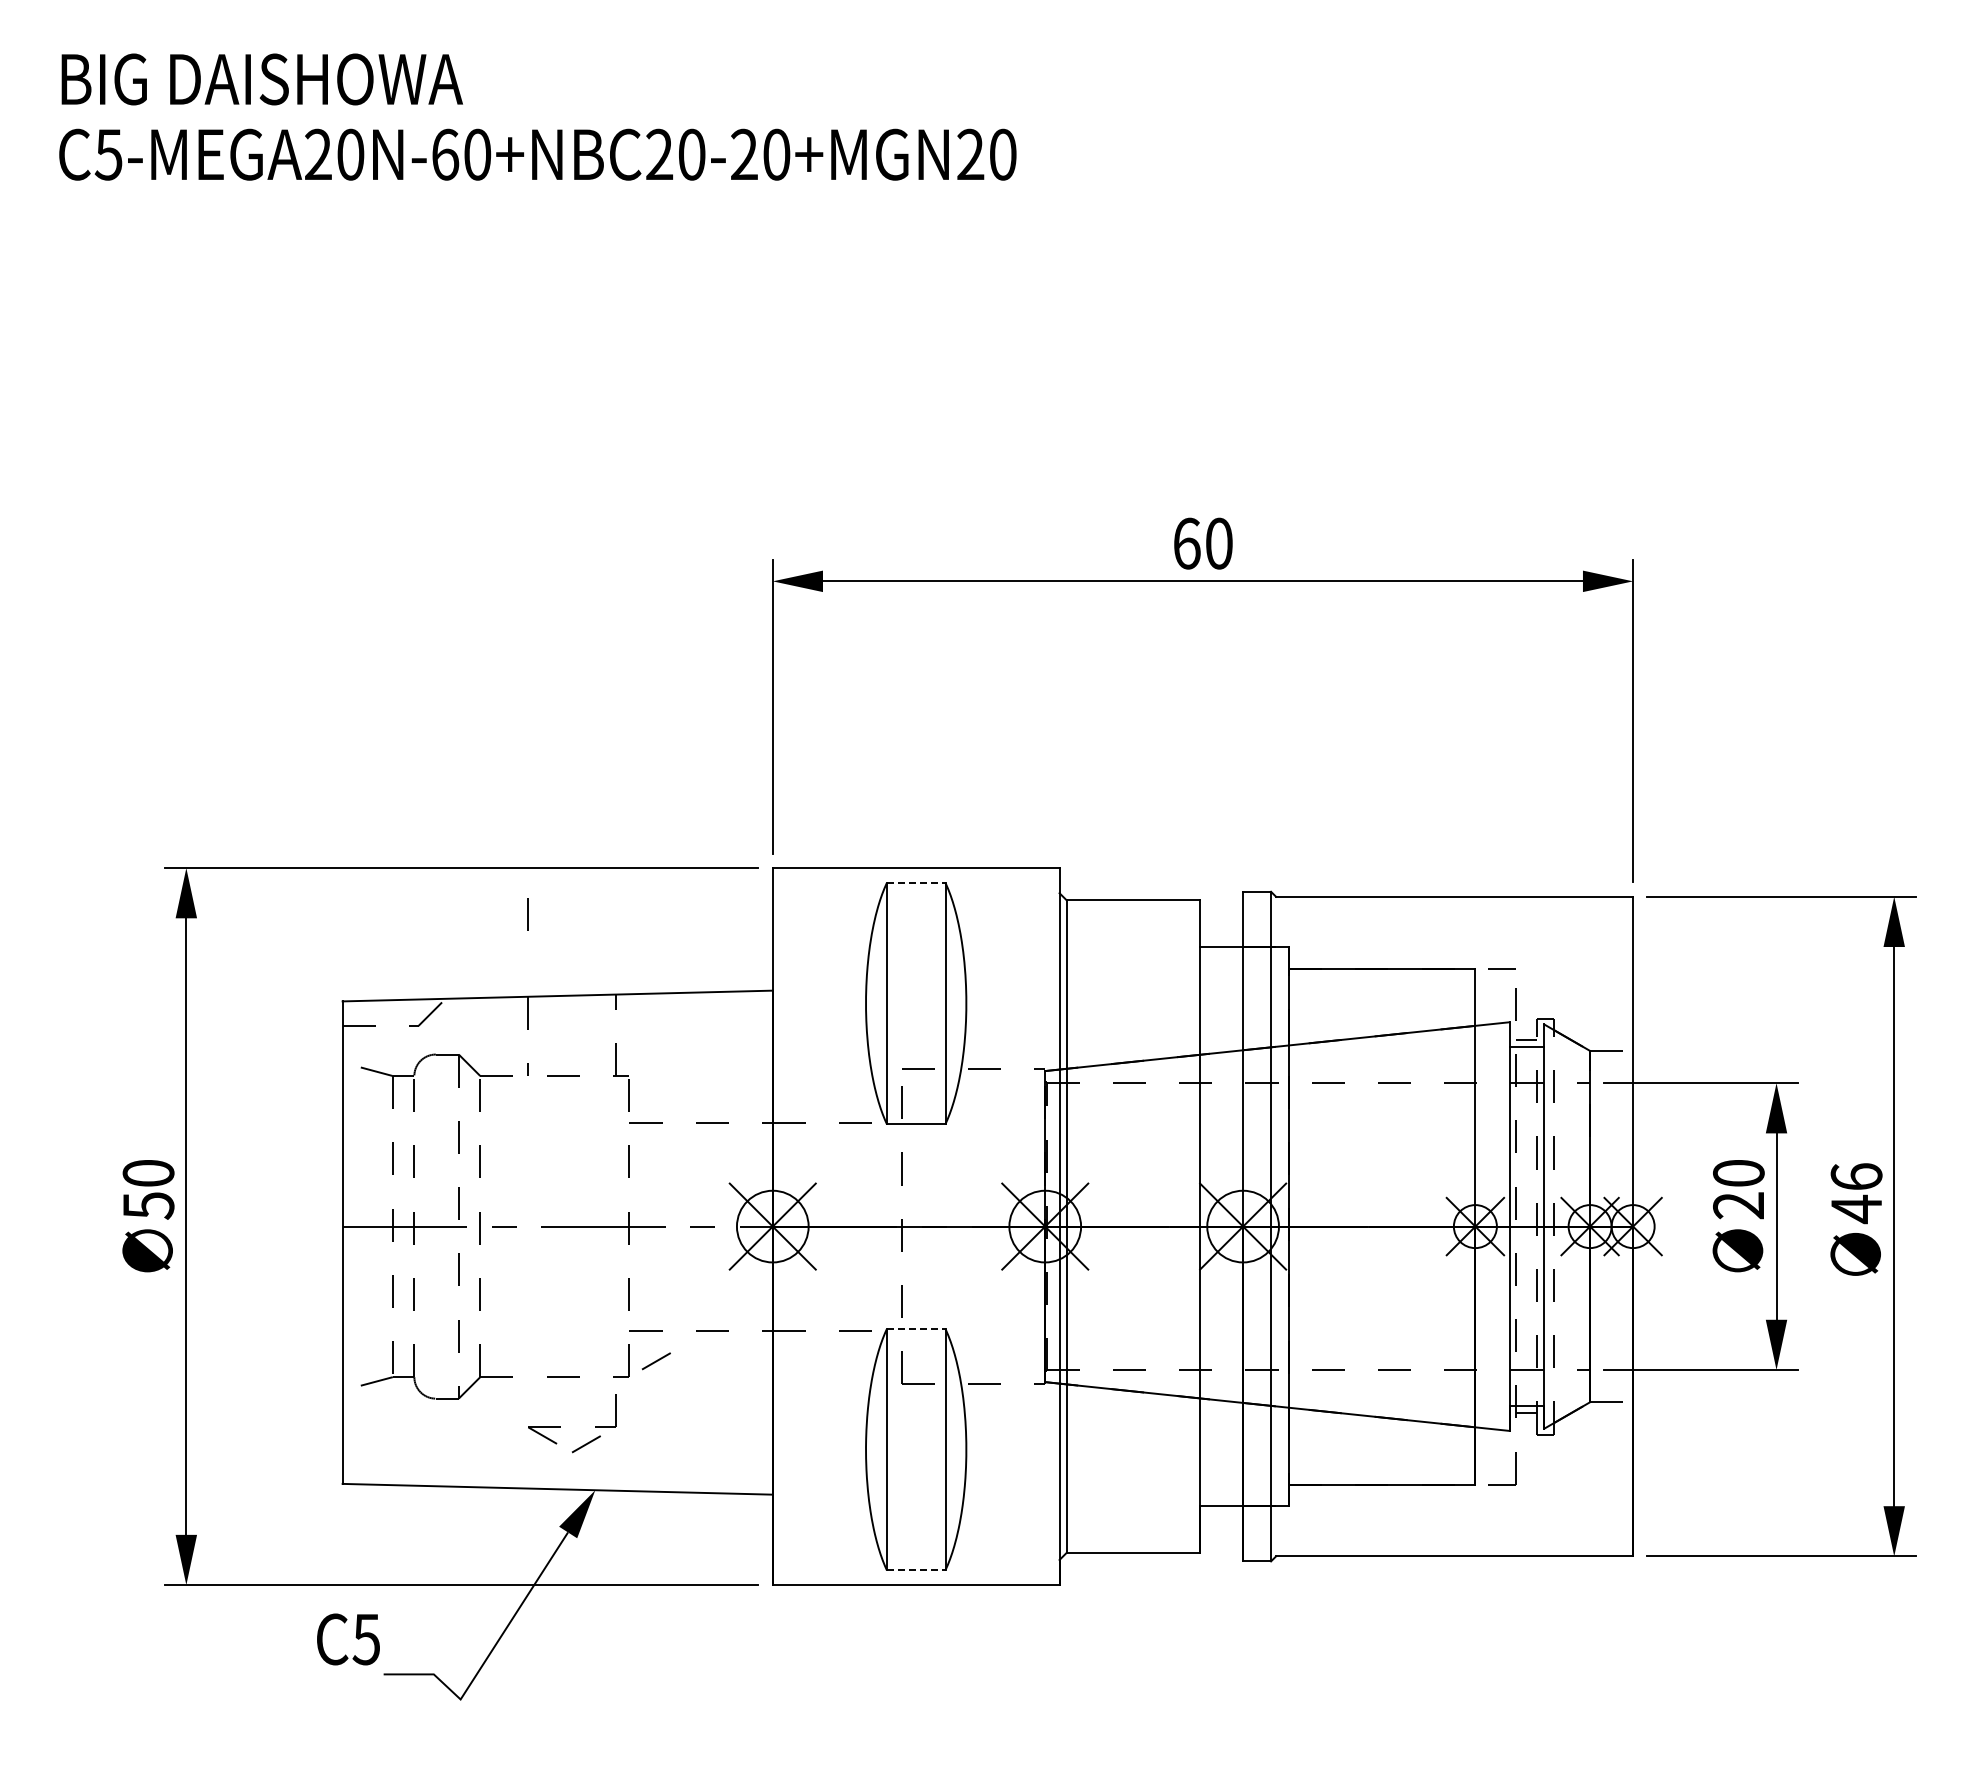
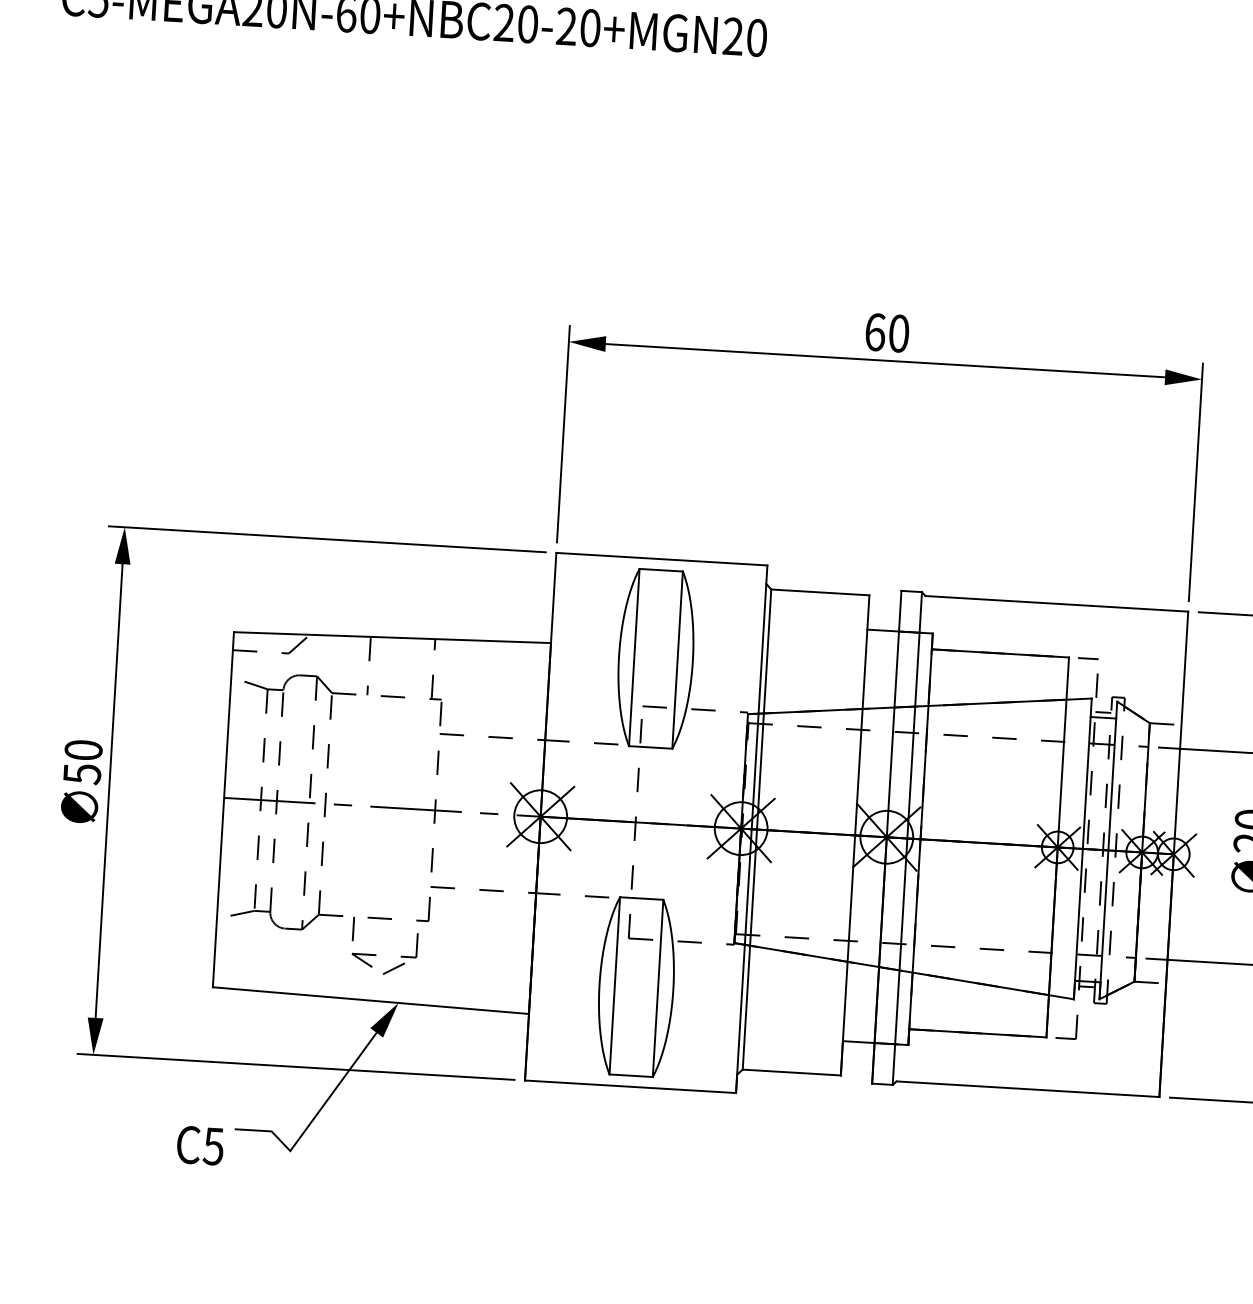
line: (916, 883) -> (661, 570), dashed -> solid
line: (527, 914) -> (352, 928), moved
line: (916, 1329) -> (641, 898), dashed -> solid
line: (655, 1361) -> (448, 910), removed
line: (916, 1570) -> (631, 1076), dashed -> solid
text: (348, 1639) -> (200, 1145), moved

